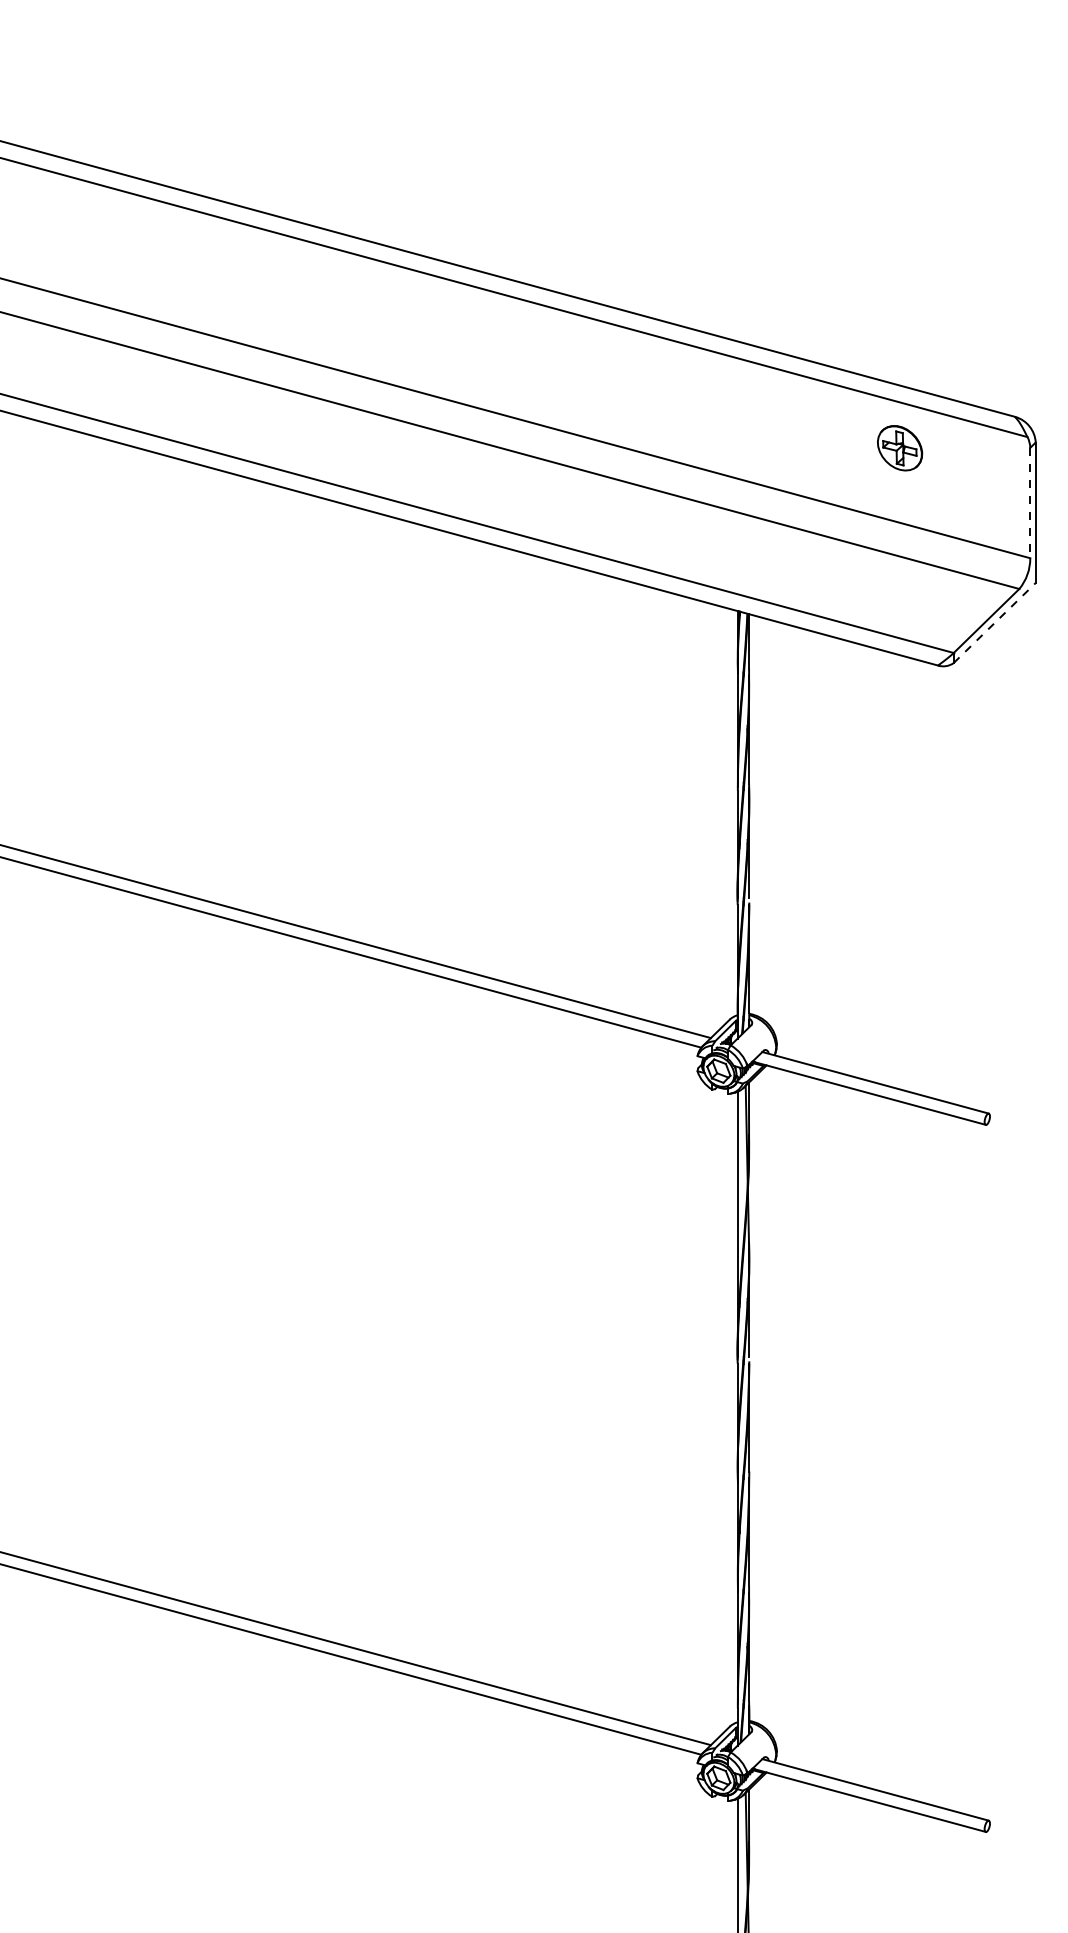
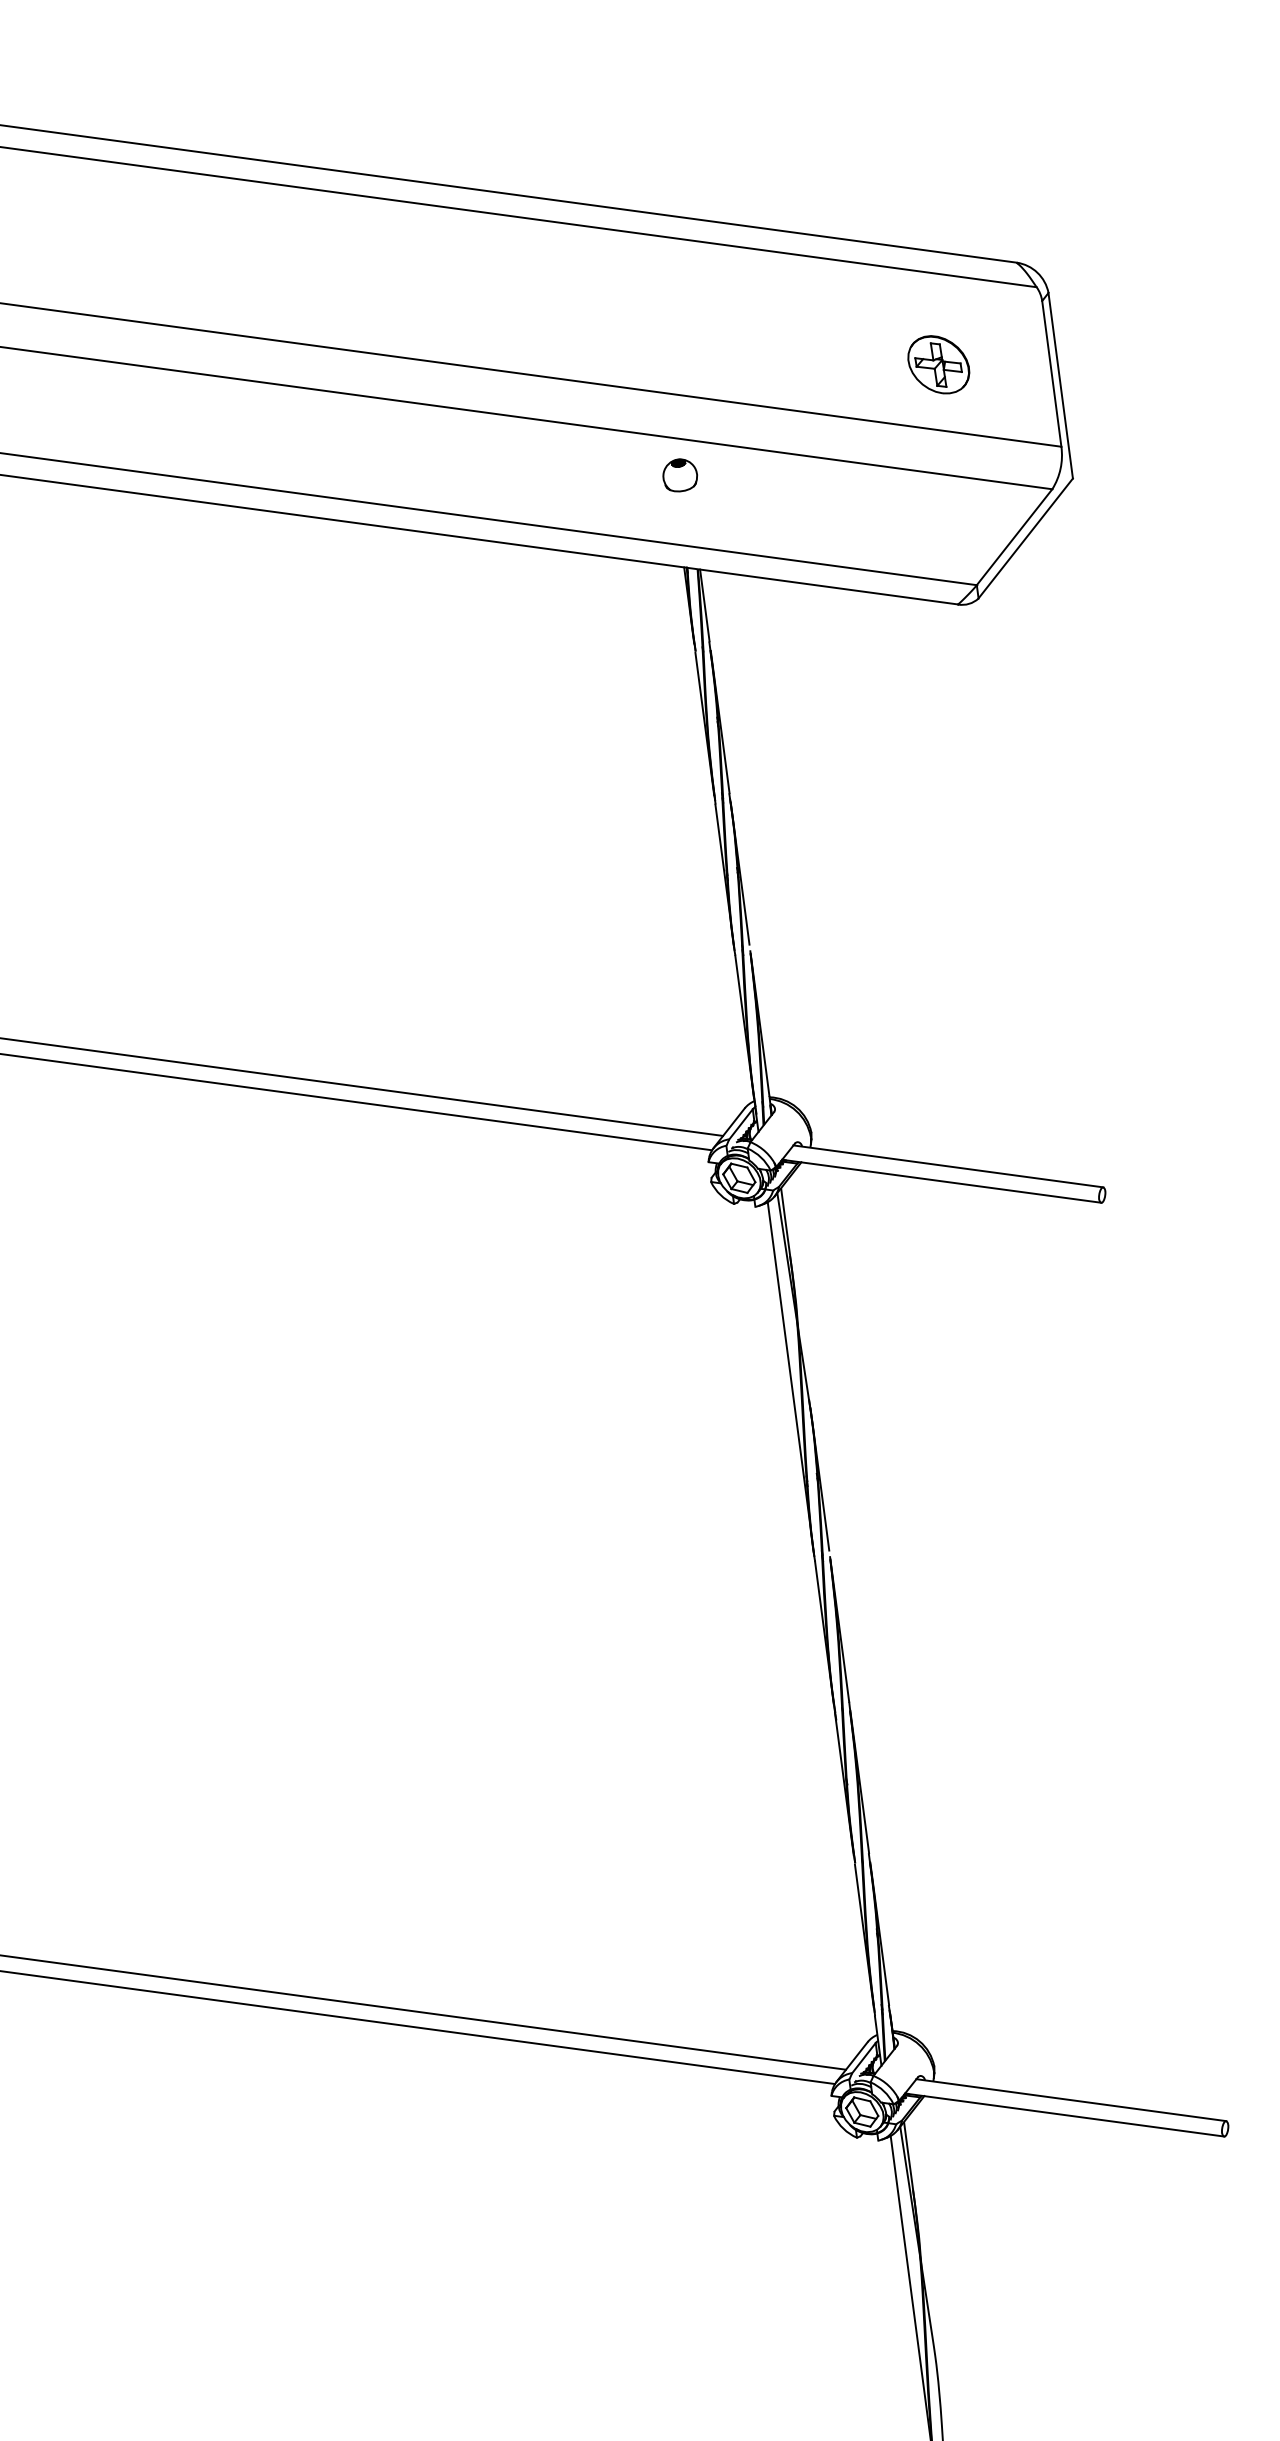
part: (900, 448) -> (939, 365), moved
line: (1030, 503) -> (1052, 374), dashed -> solid
part: (743, 541) -> (679, 474), added
line: (995, 622) -> (1026, 537), dashed -> solid

